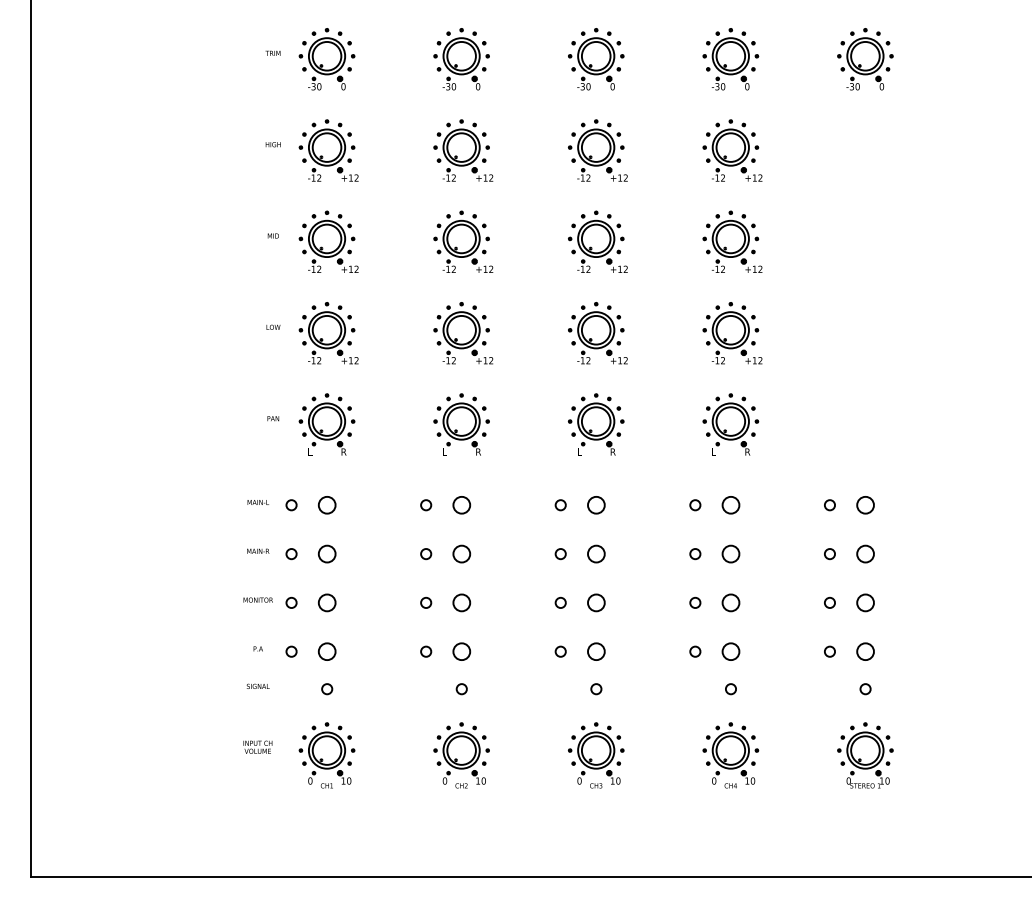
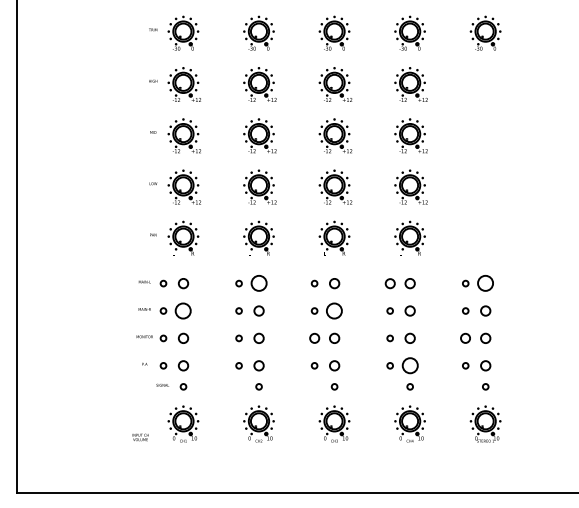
circle: (460, 505) -> (258, 283), size x1.6
circle: (694, 505) -> (389, 283), size x1.6
circle: (865, 505) -> (485, 283), size x1.6
circle: (327, 553) -> (183, 310), size x1.6
circle: (596, 553) -> (334, 310), size x1.6
circle: (560, 603) -> (314, 338), size x1.6
circle: (829, 603) -> (465, 338), size x1.6
circle: (729, 651) -> (409, 365), size x1.6
text: (257, 684) -> (162, 384), moved
text: (257, 747) -> (140, 437), moved

